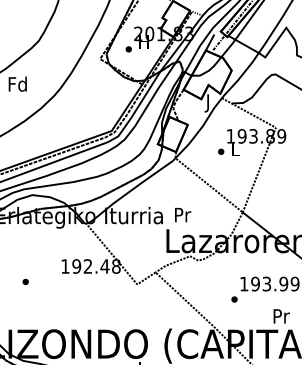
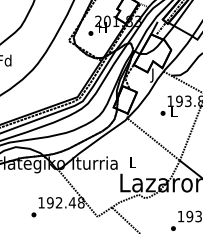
text: (183, 214) -> (133, 162), Pr -> L
part: (25, 281) -> (33, 214), moved

